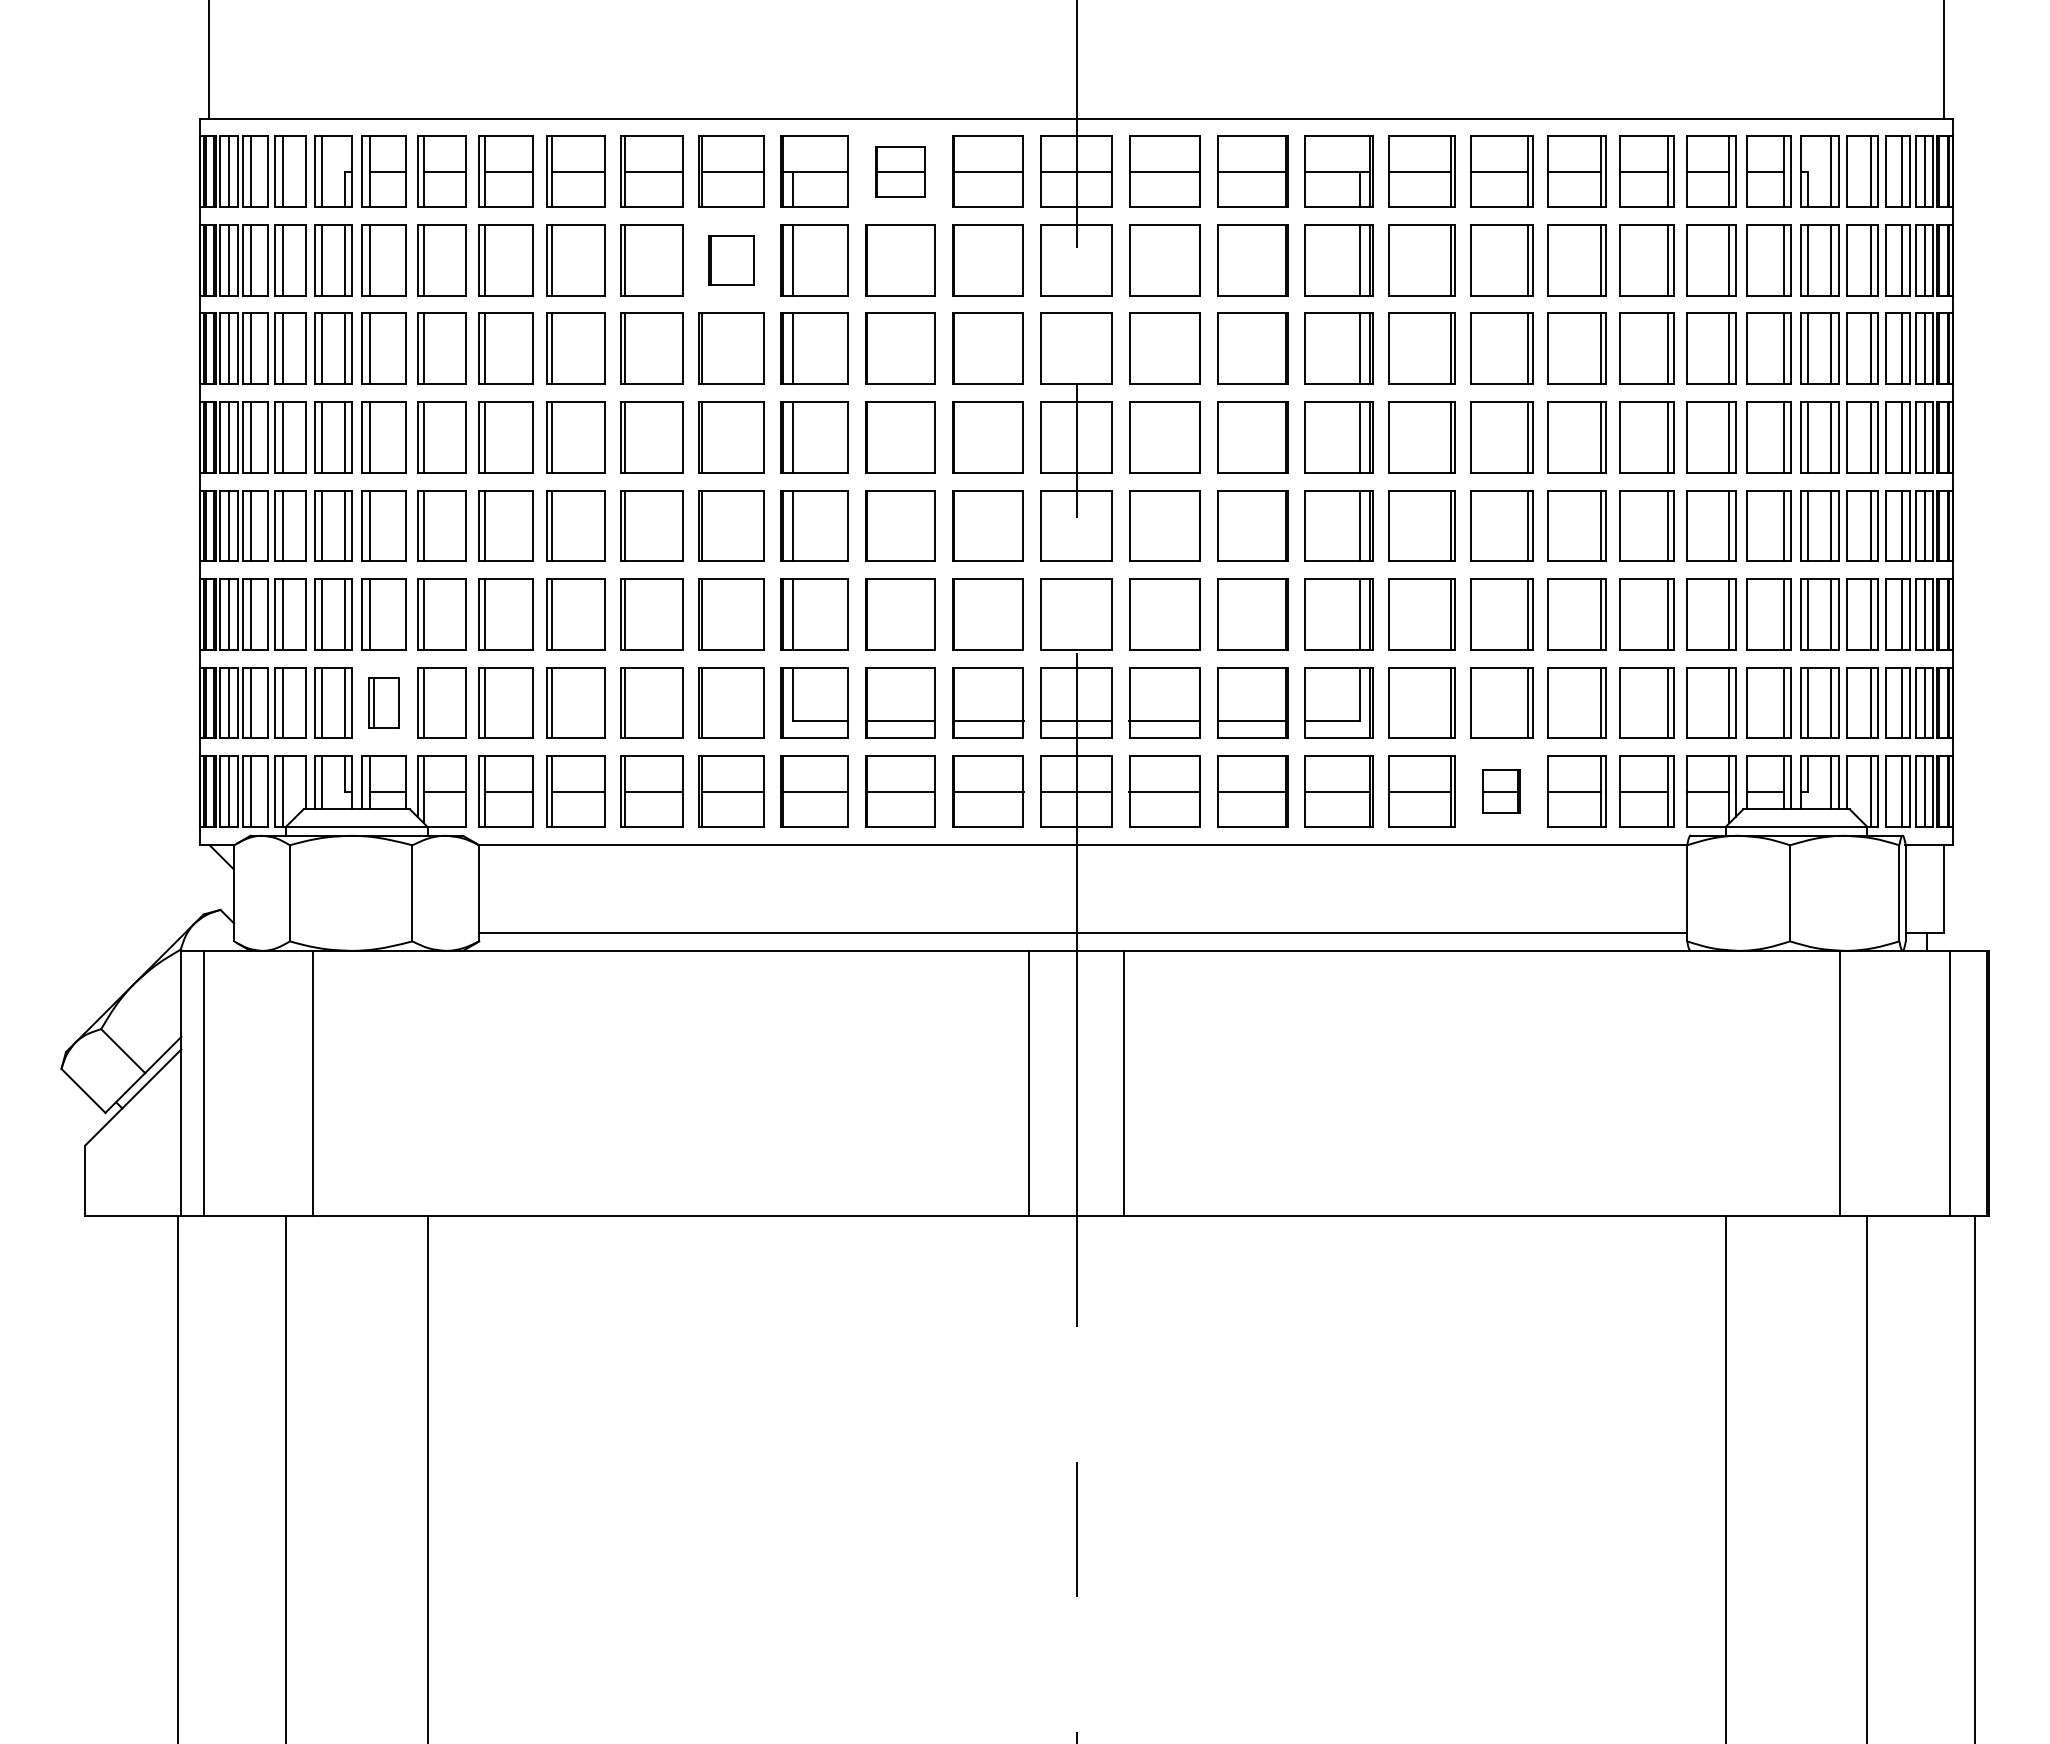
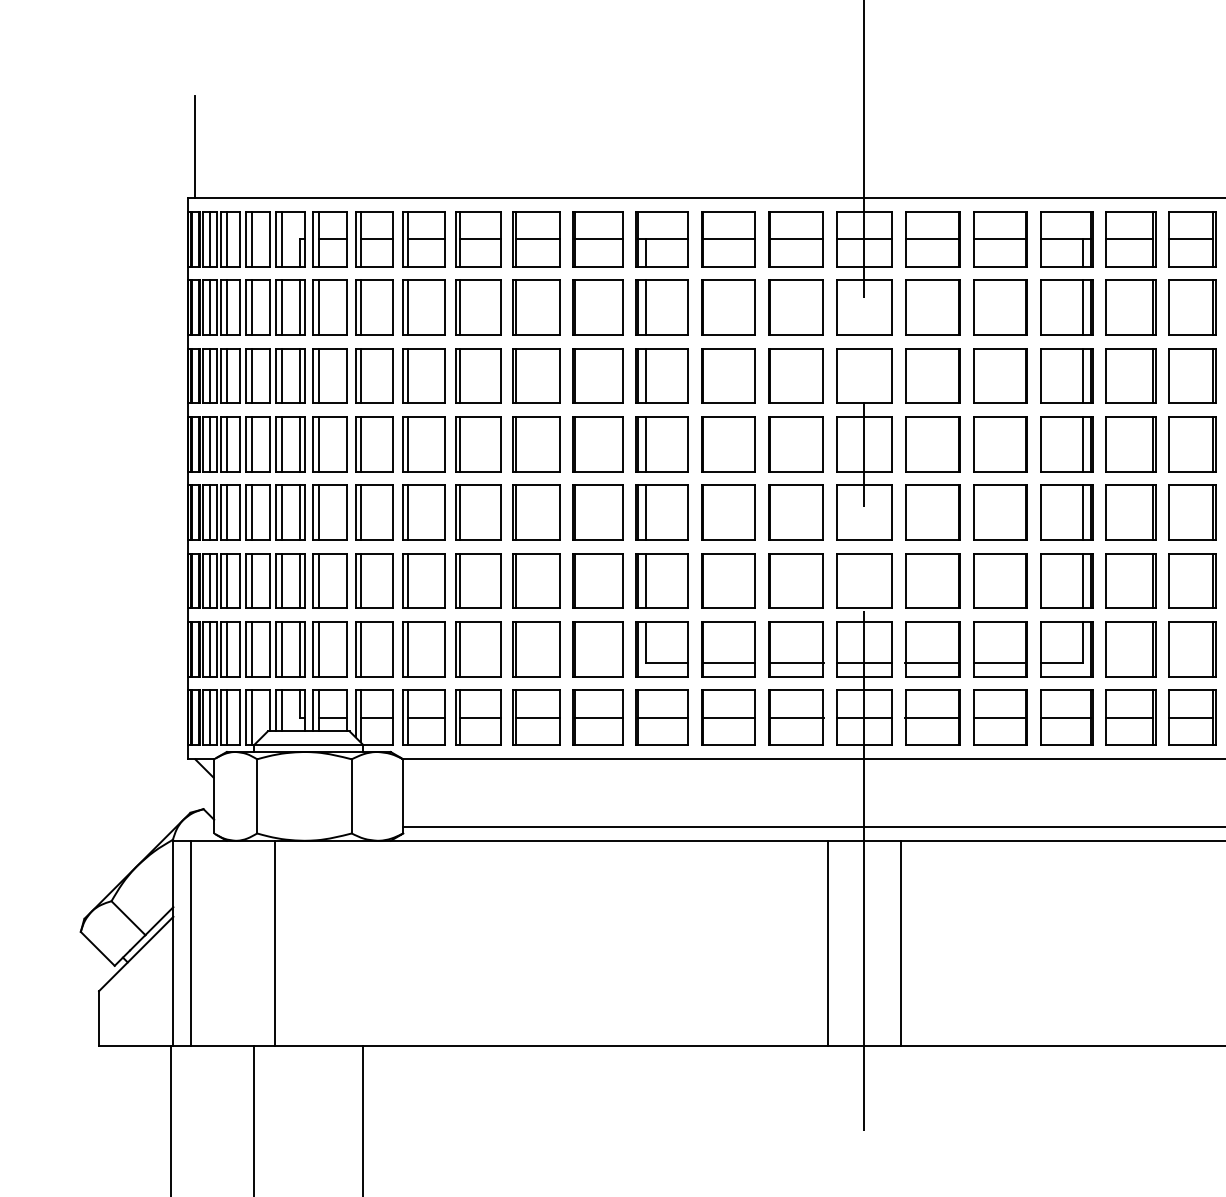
part: (900, 171) -> (728, 239), size x1.43
part: (731, 260) -> (598, 307), size x1.43
part: (383, 702) -> (329, 649), size x1.43
part: (1501, 791) -> (1192, 717), size x1.67

